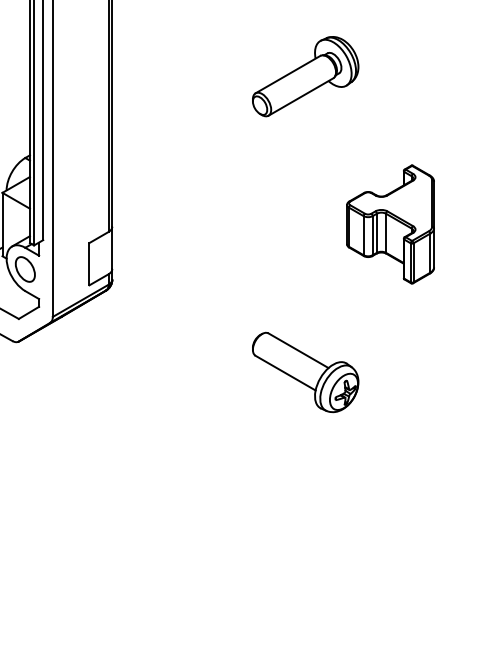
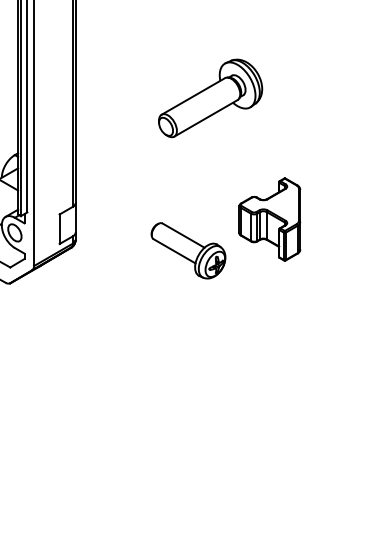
part: (305, 75) -> (210, 97), size x1.4
part: (390, 224) -> (269, 219), moved
part: (305, 371) -> (188, 250), moved

